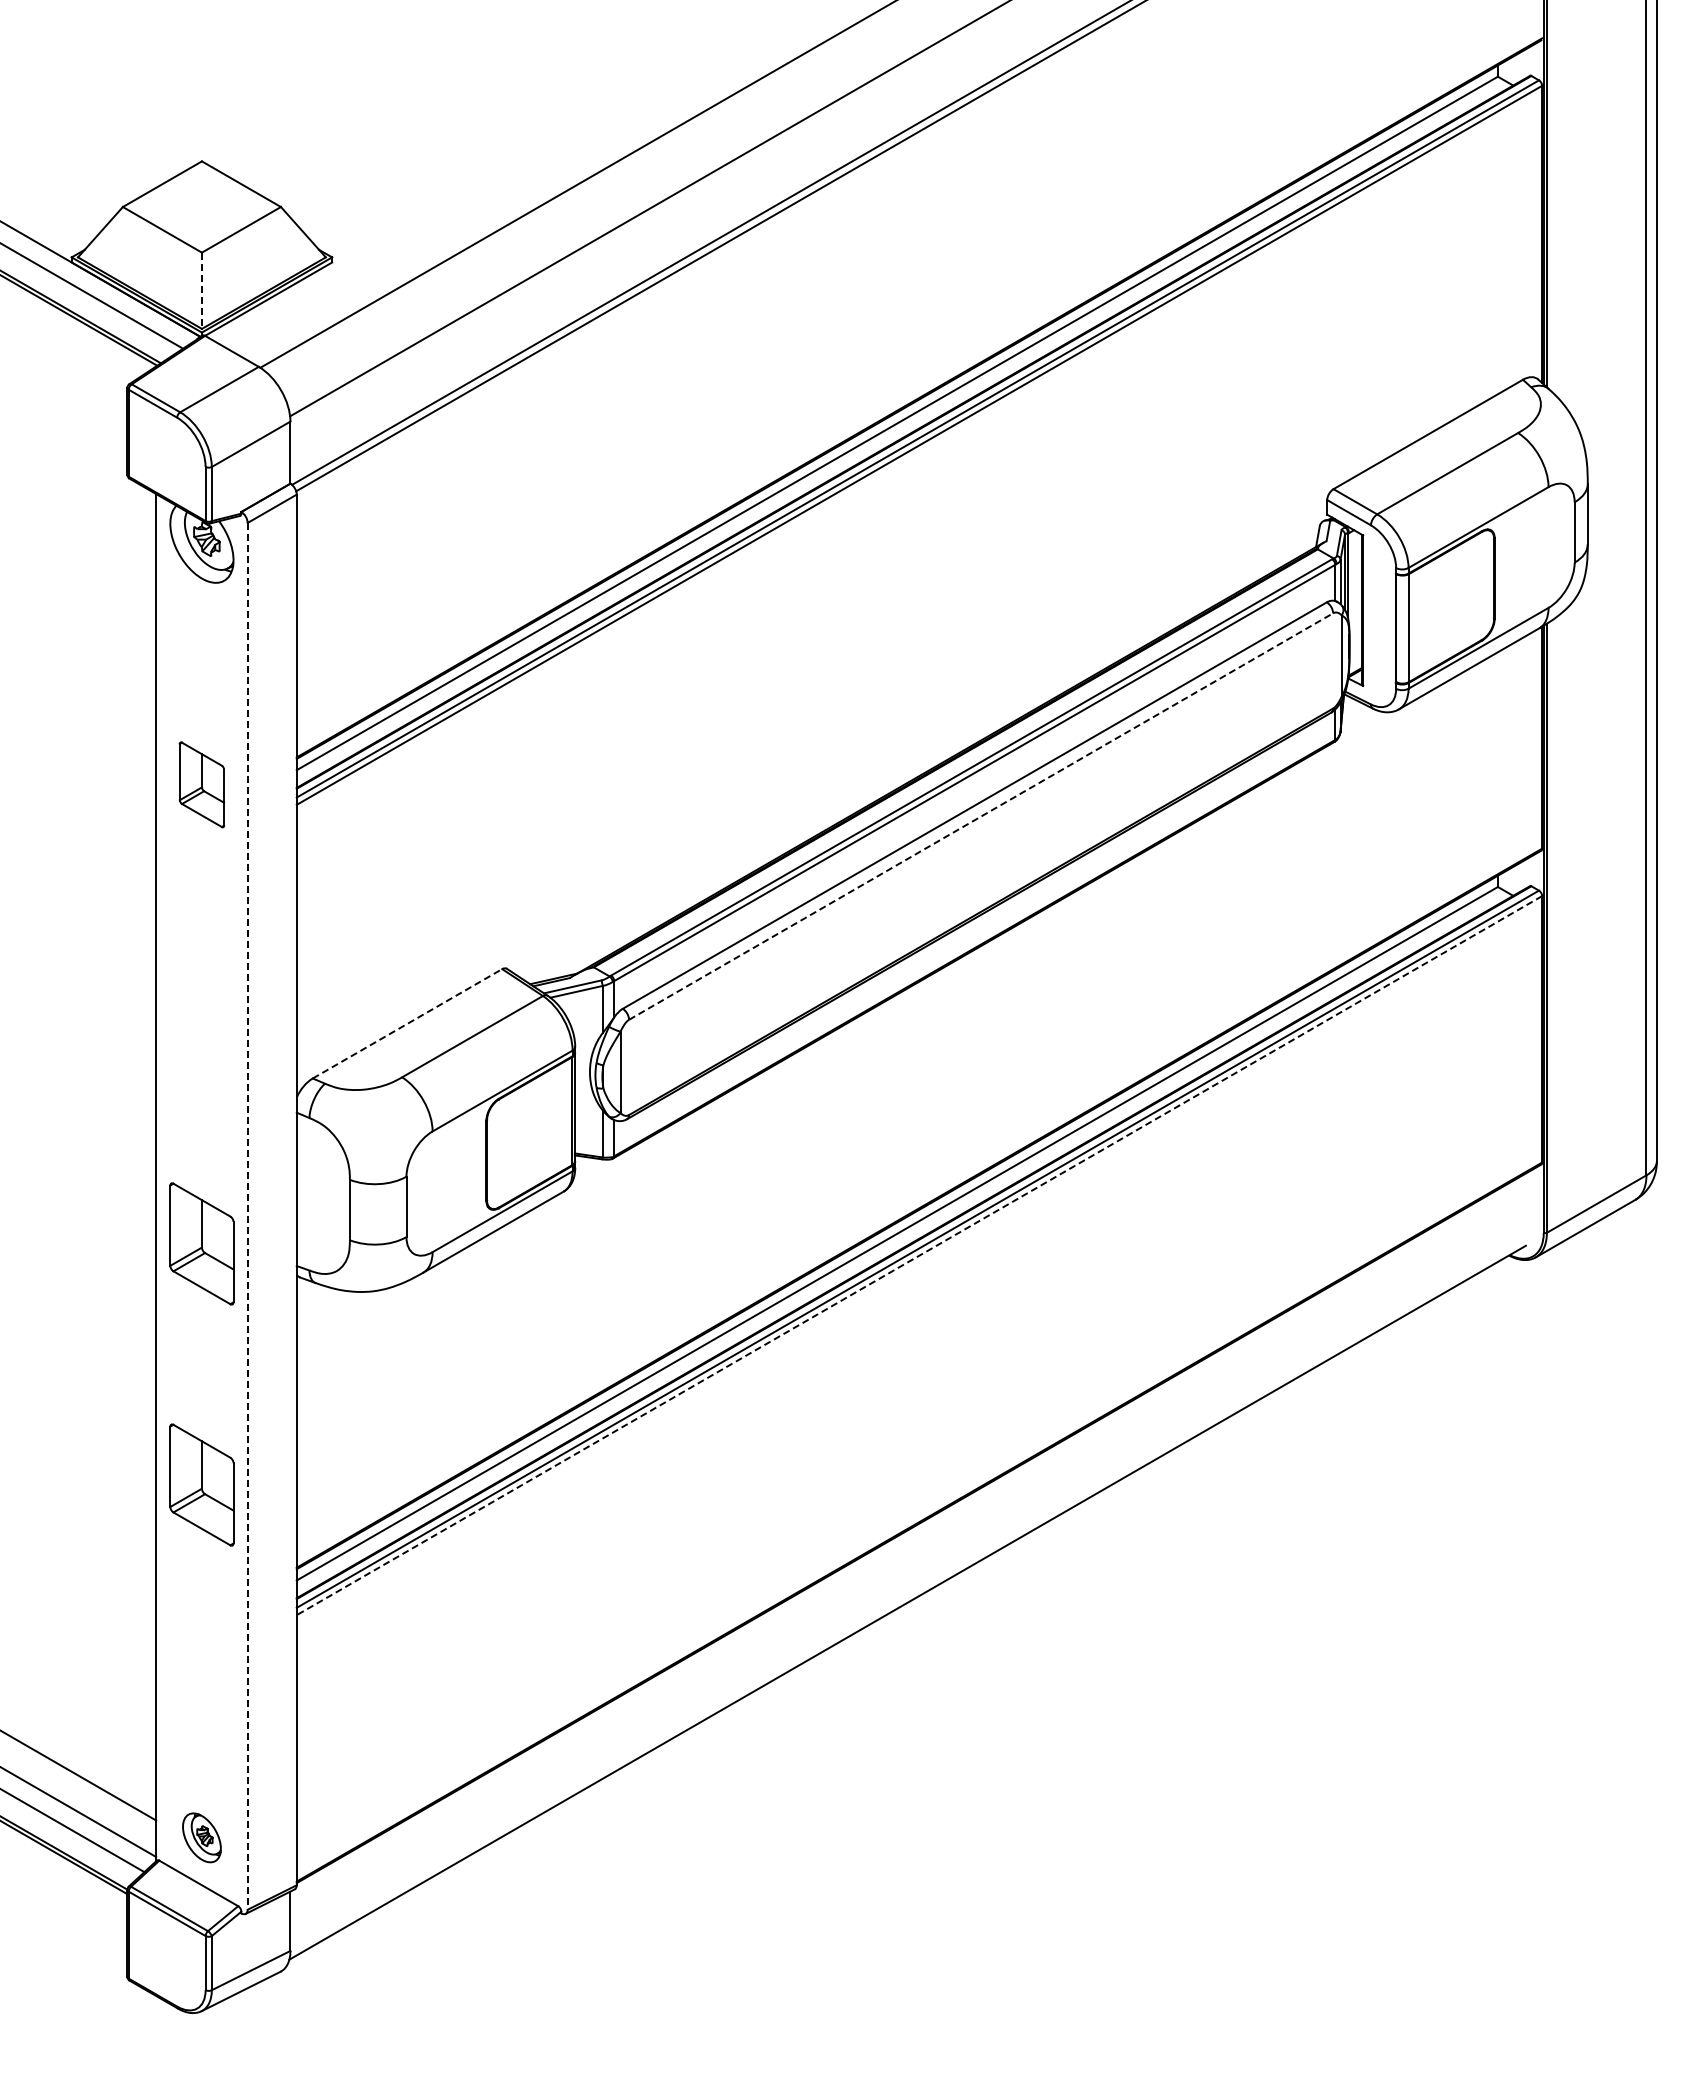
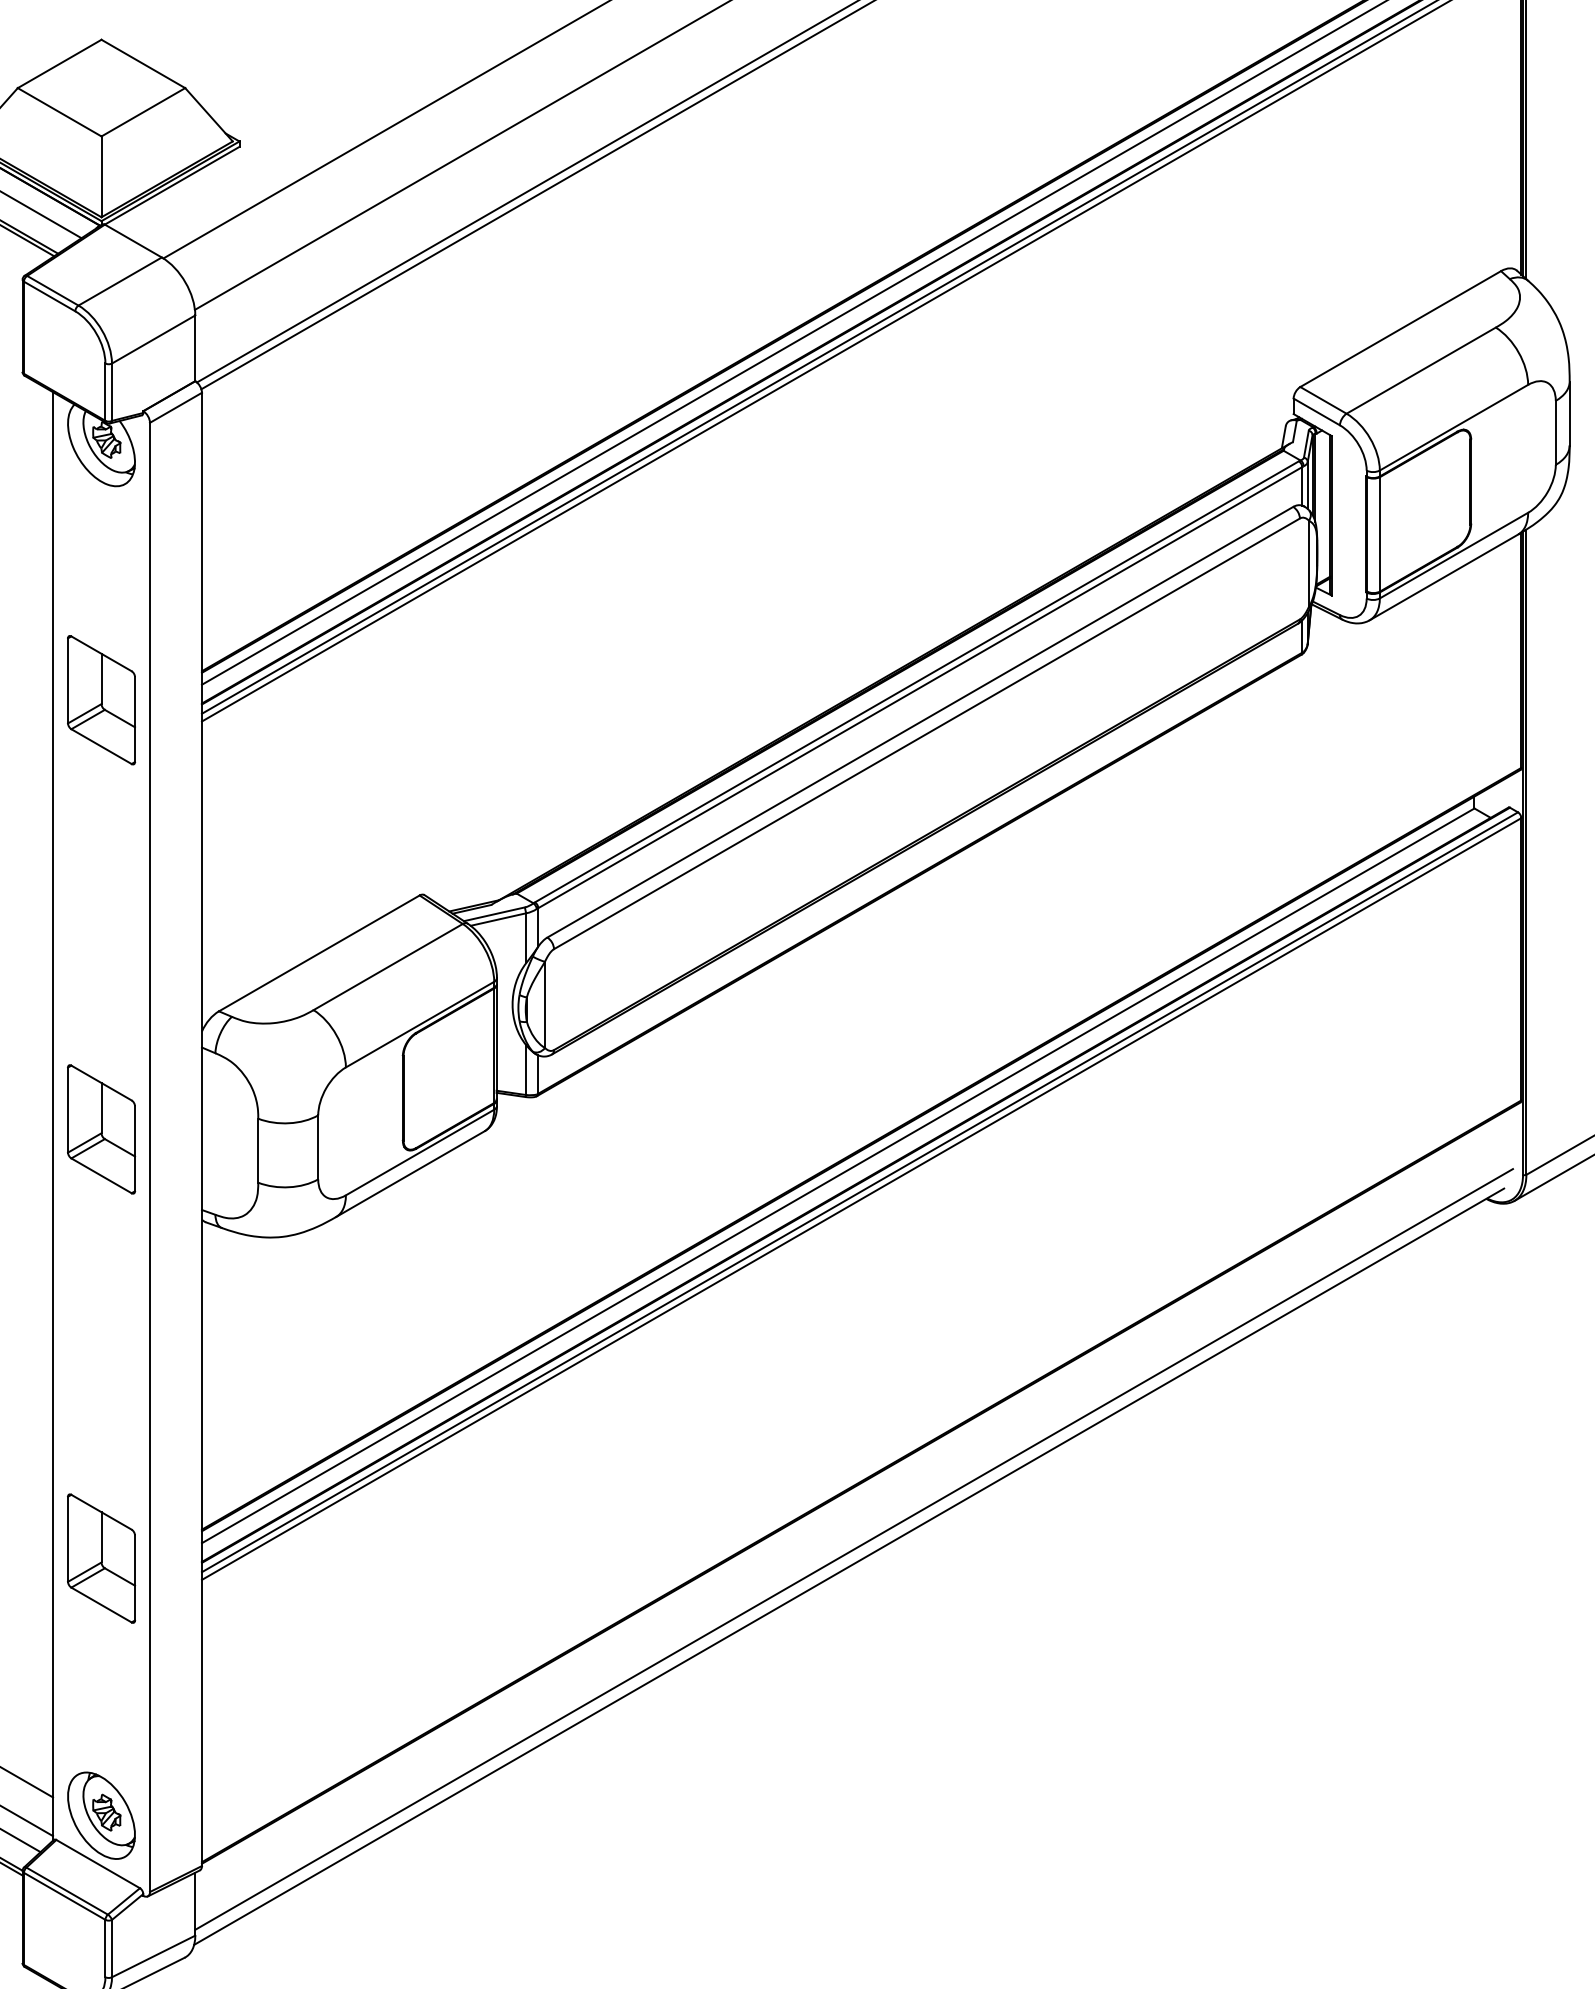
line: (201, 291) -> (101, 177), dashed -> solid
part: (201, 784) -> (101, 699), size x1.43
line: (981, 816) -> (927, 733), dashed -> solid
line: (407, 1023) -> (319, 953), dashed -> solid
line: (247, 1216) -> (149, 1157), dashed -> solid
part: (201, 1243) -> (101, 1128), moved
line: (919, 1255) -> (861, 1198), dashed -> solid
part: (201, 1484) -> (101, 1558), moved
line: (912, 1586) -> (854, 1549), added
part: (201, 1837) -> (101, 1815), size x1.67

